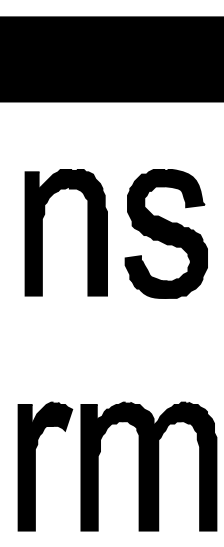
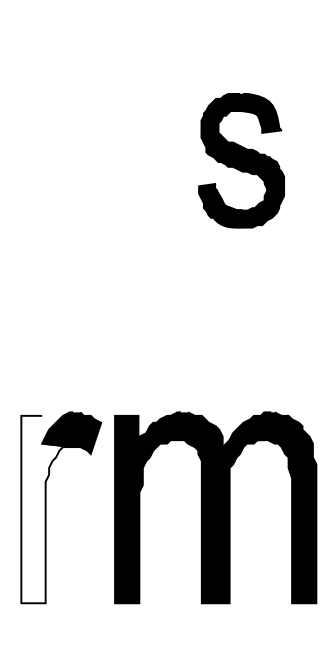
part: (87, 232) -> (124, 158), removed
part: (165, 233) -> (240, 160), size x0.7
fill: (35, 467) -> (46, 509), removed

